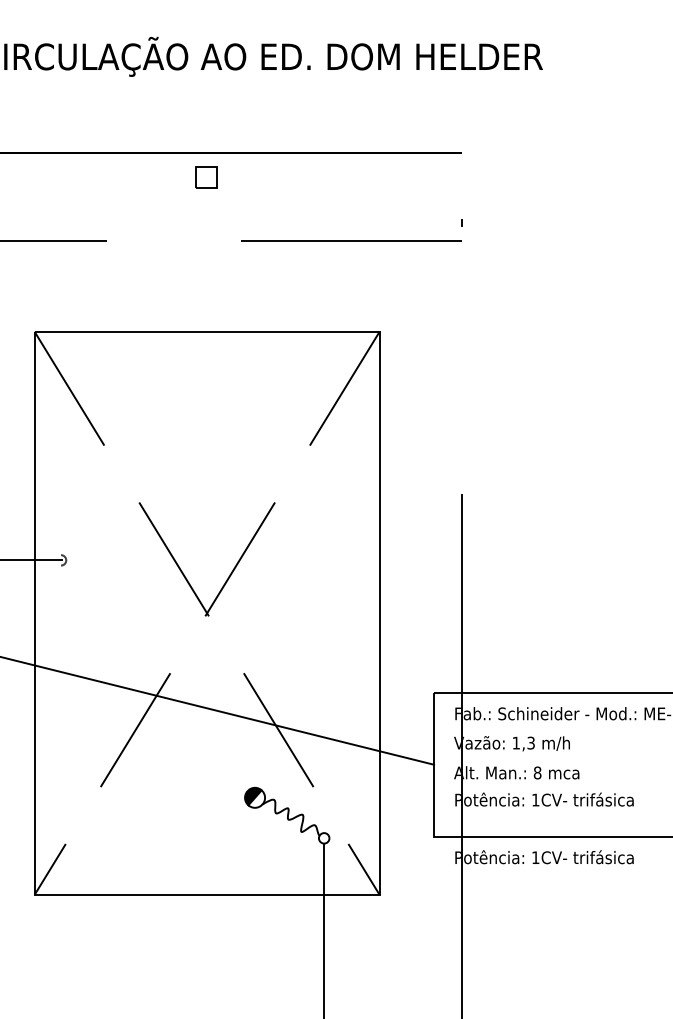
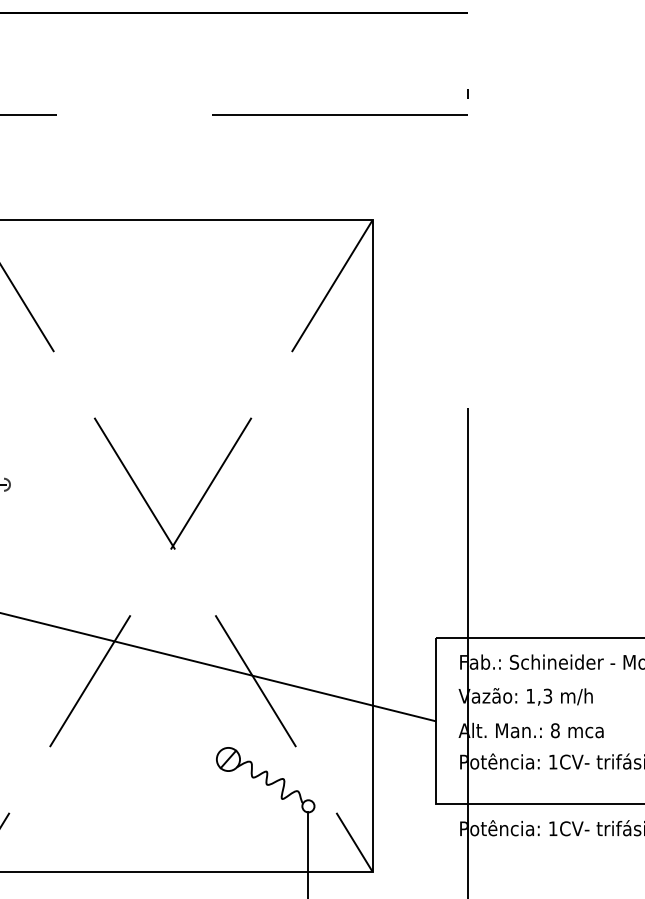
part: (206, 177) -> (172, 41), removed
fill: (253, 796) -> (226, 757), removed

